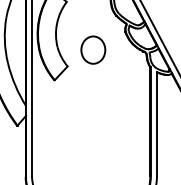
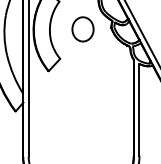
part: (92, 50) -> (82, 29), moved

